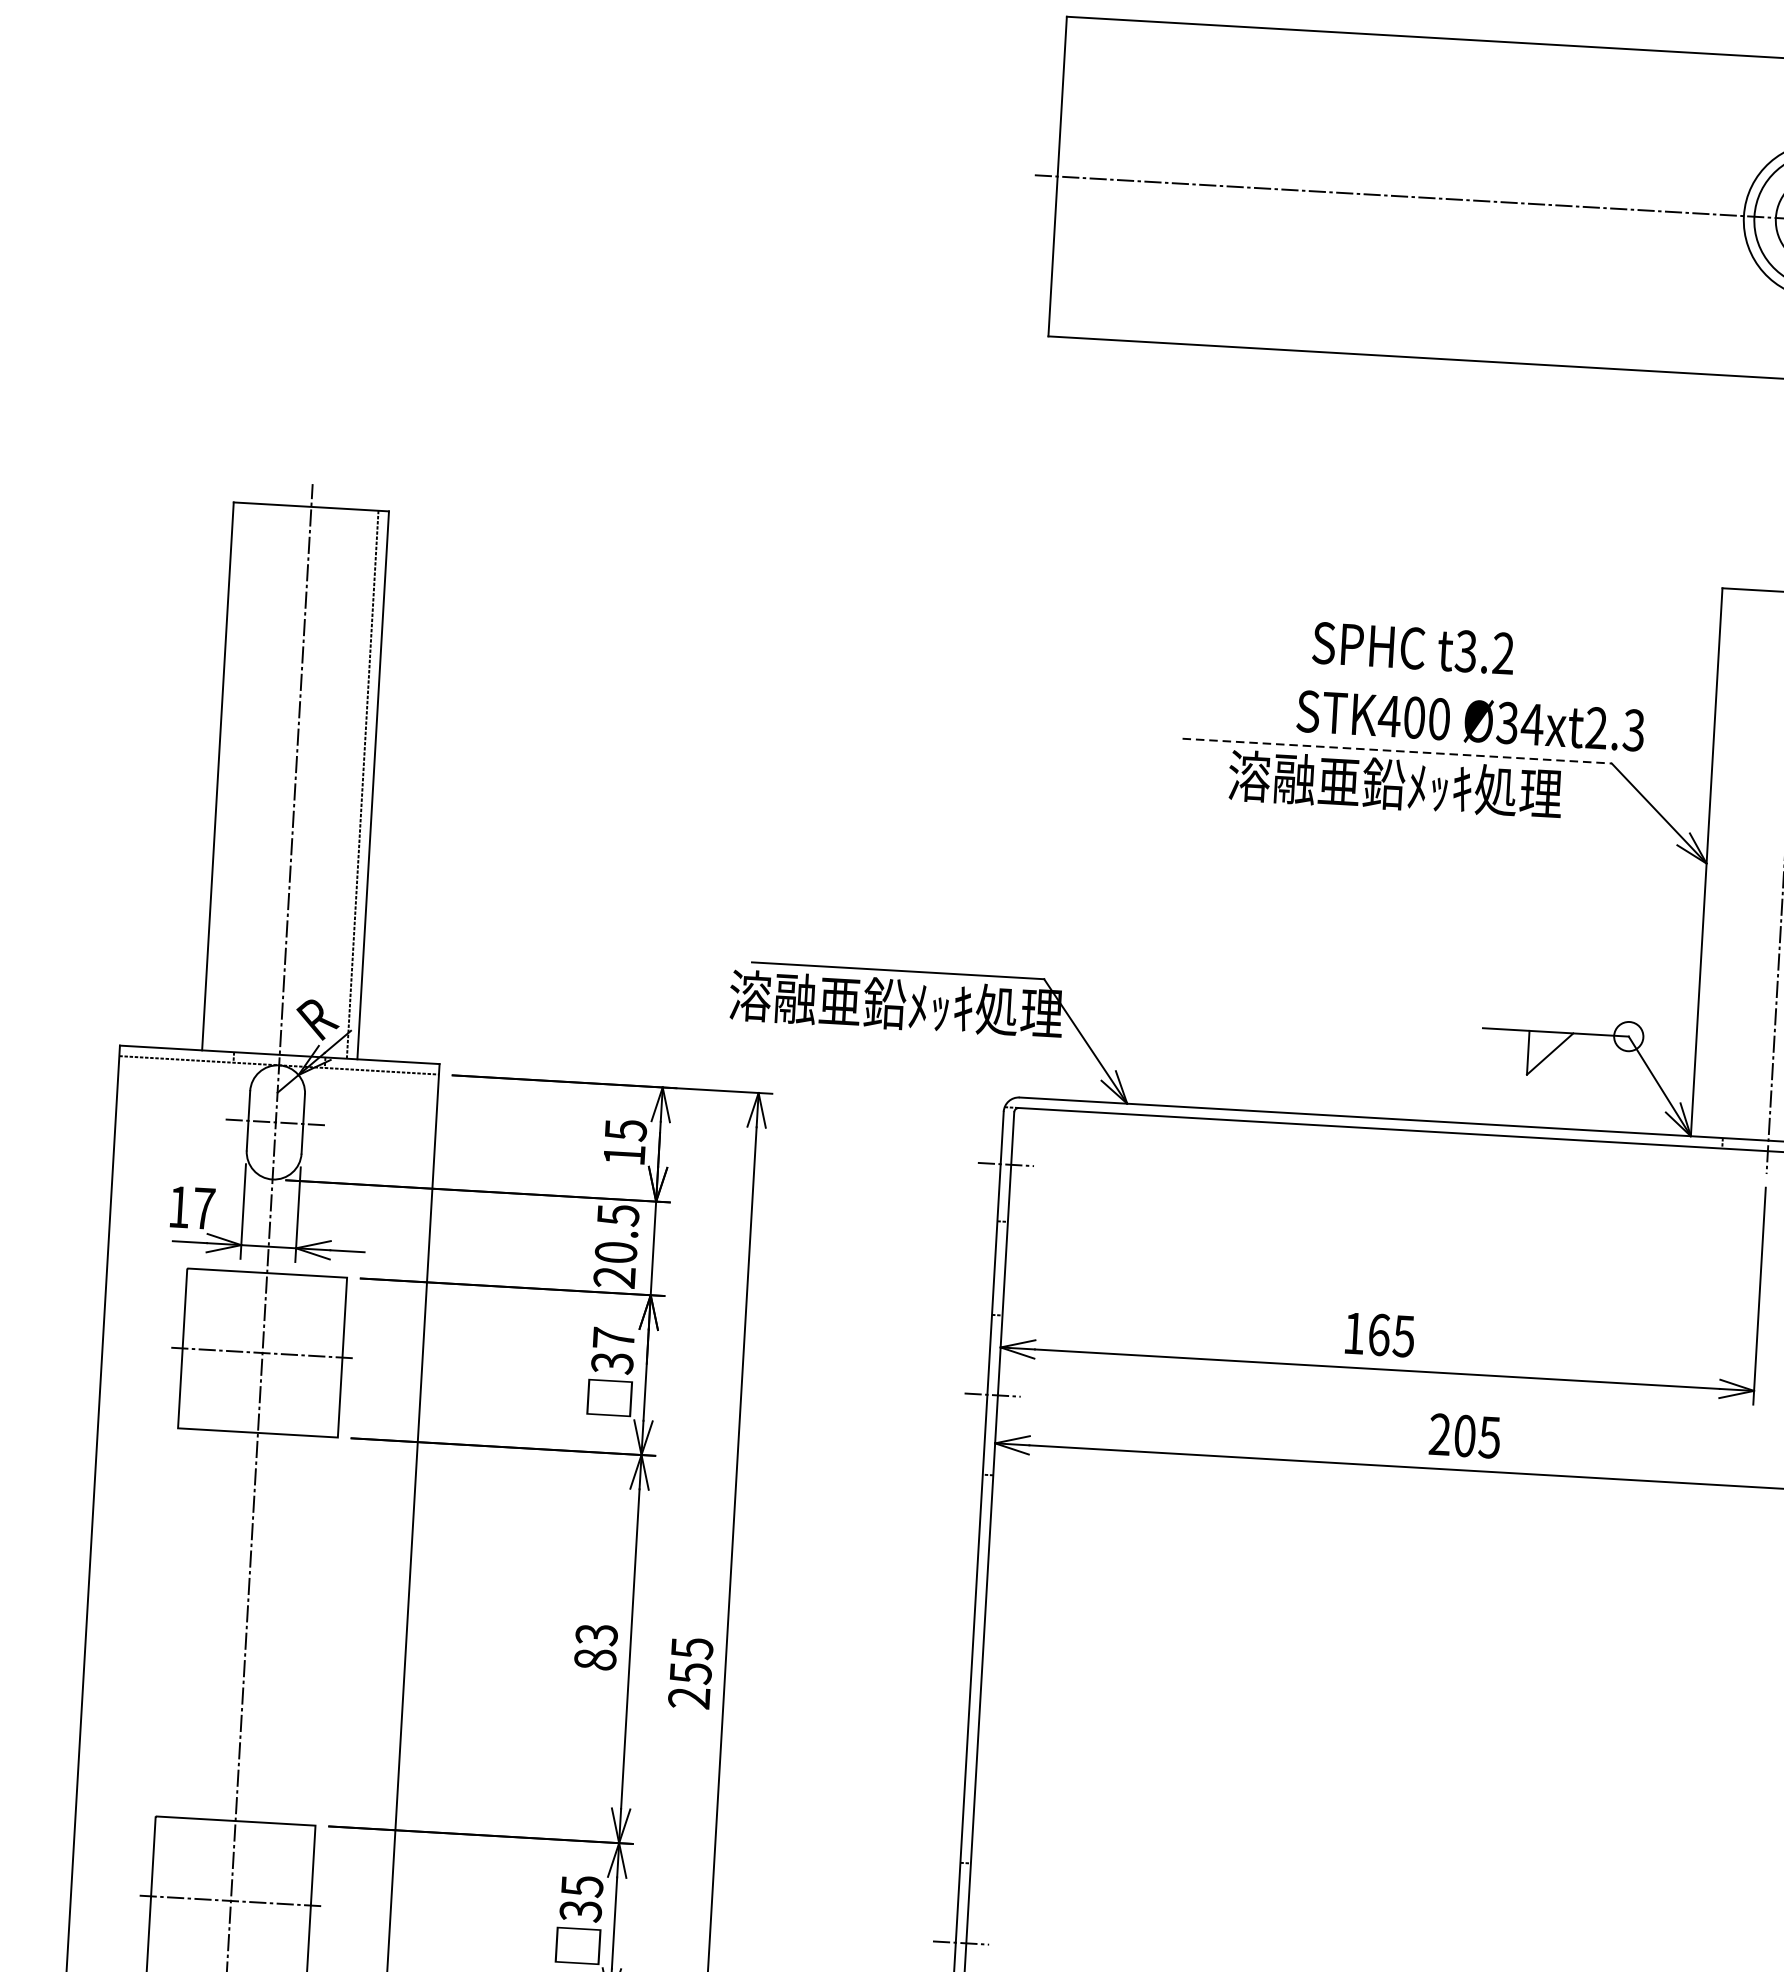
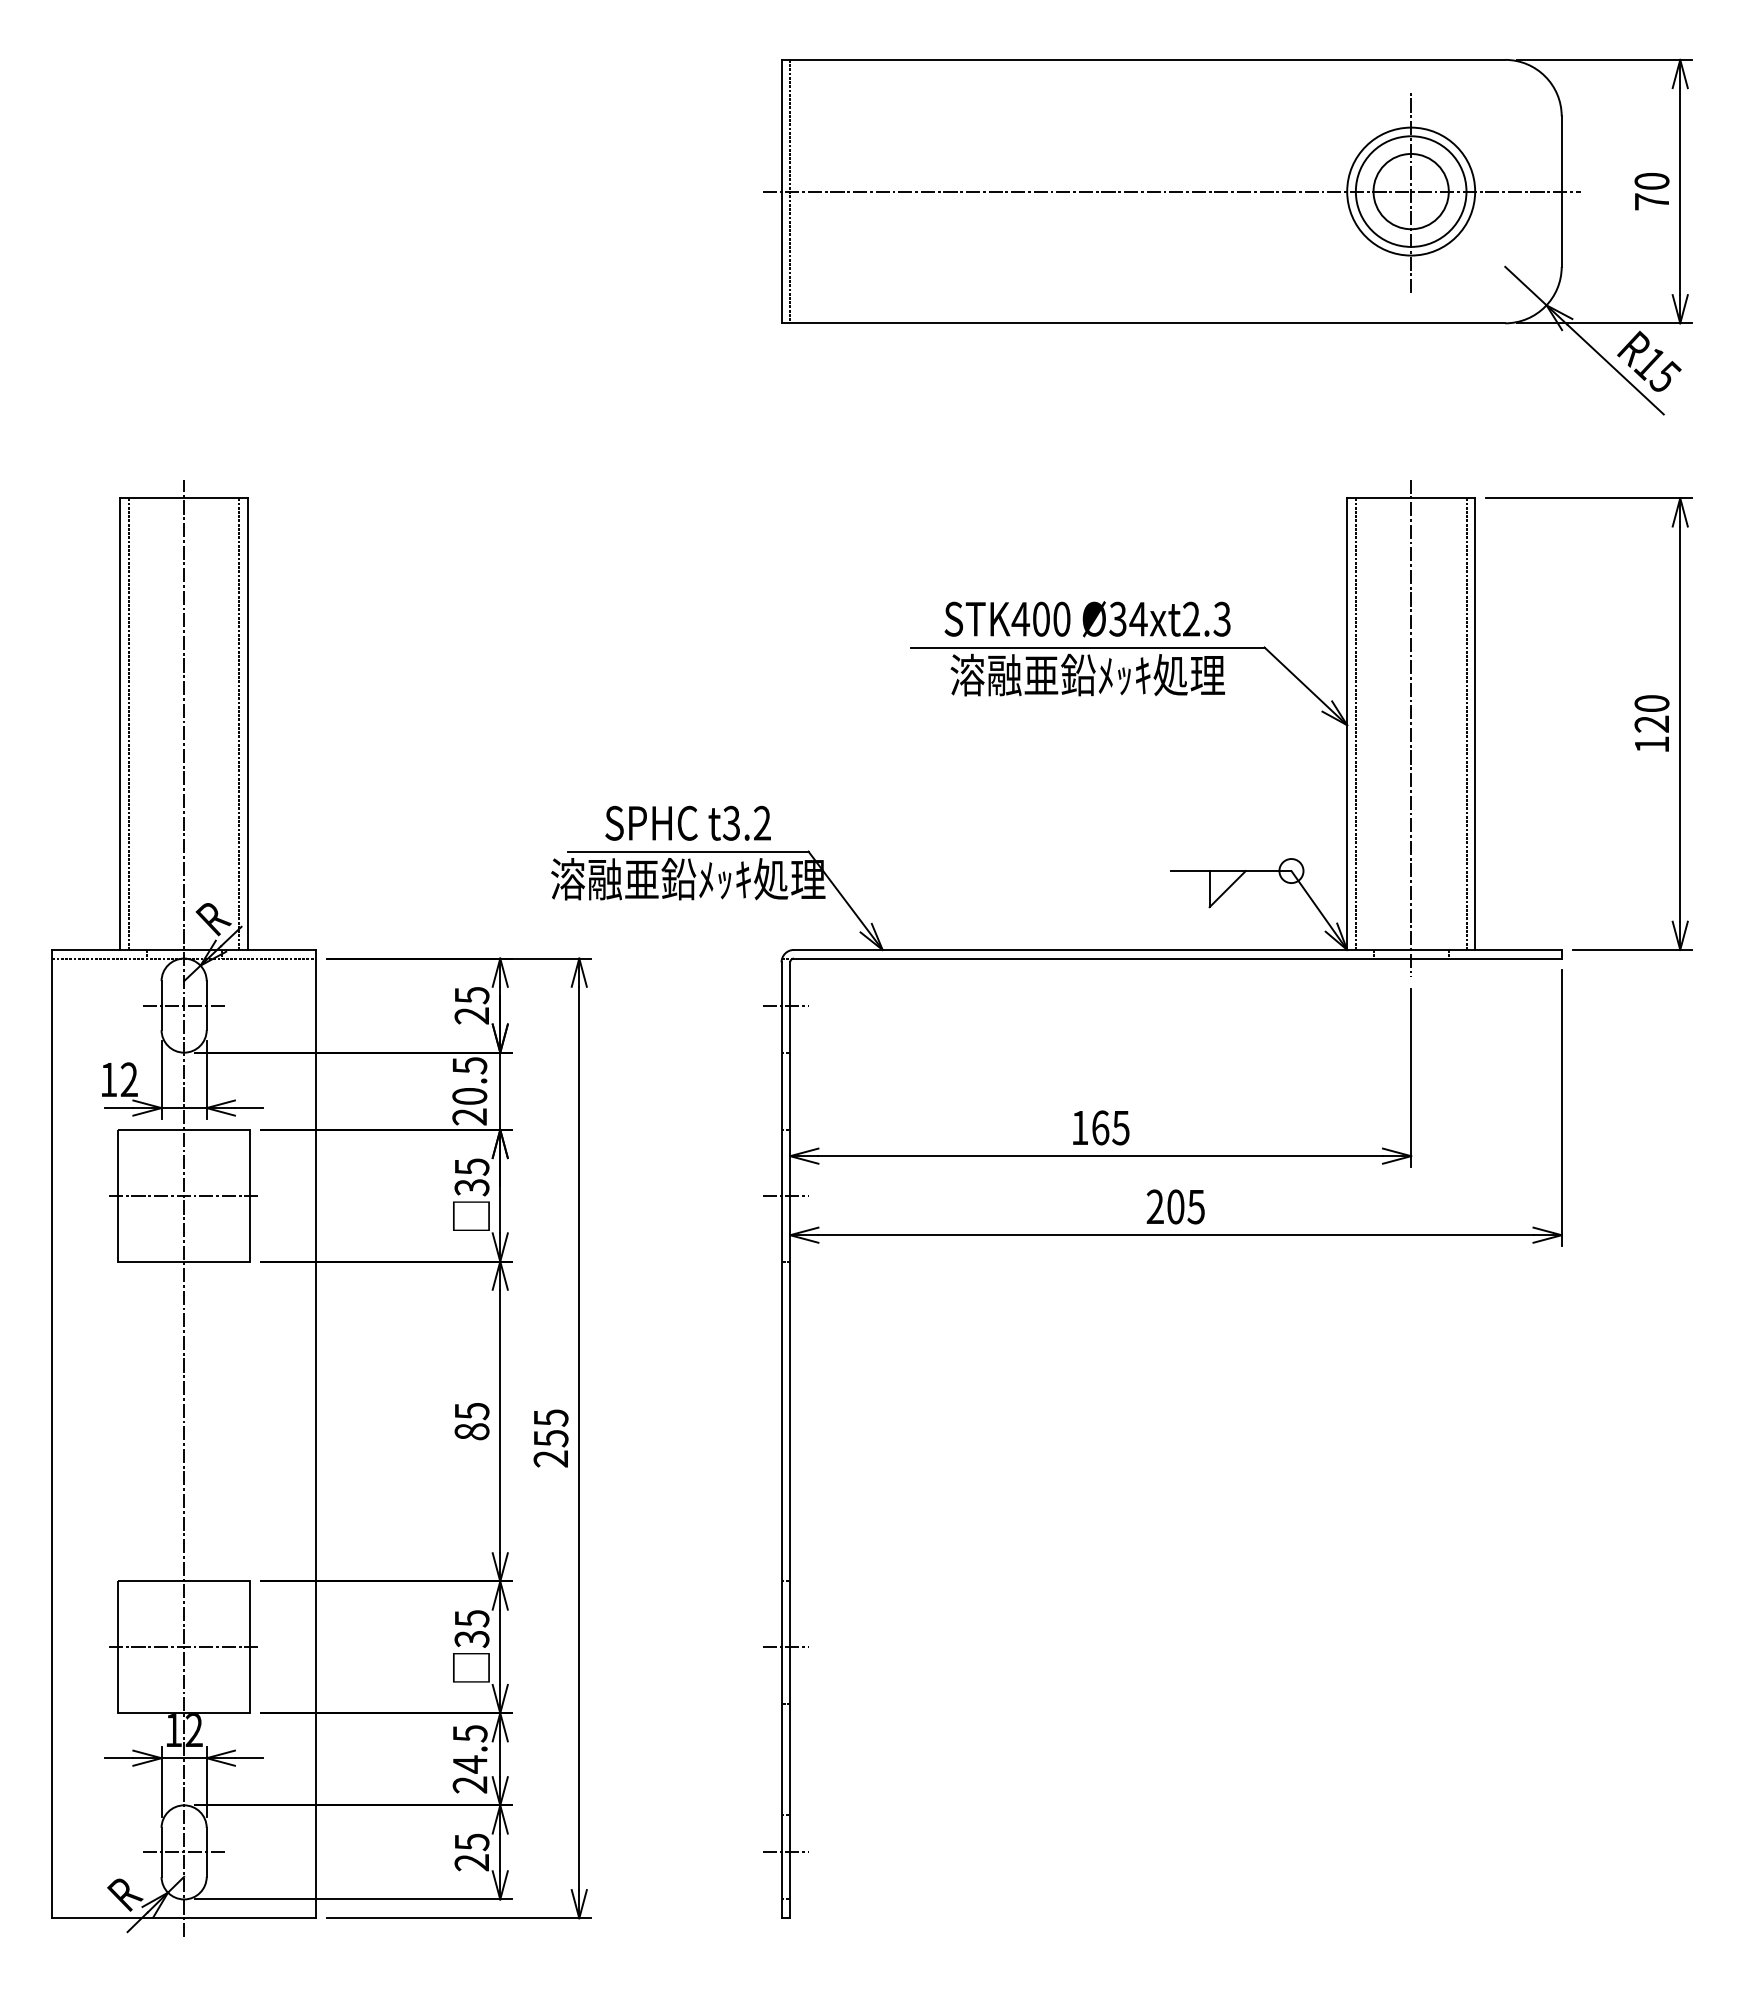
line: (1068, 177) -> (790, 191), added
text: (1412, 647) -> (687, 822), moved
text: (1470, 721) -> (1087, 619), moved
line: (1396, 751) -> (1087, 647), dashed -> solid
line: (228, 776) -> (128, 723), added
line: (1716, 862) -> (1355, 723), added
text: (623, 1154) -> (471, 1015), 15 -> 25
text: (203, 1208) -> (128, 1079), 17 -> 12
text: (614, 1337) -> (472, 1166), 37 -> 35
text: (596, 1634) -> (471, 1411), 83 -> 85

